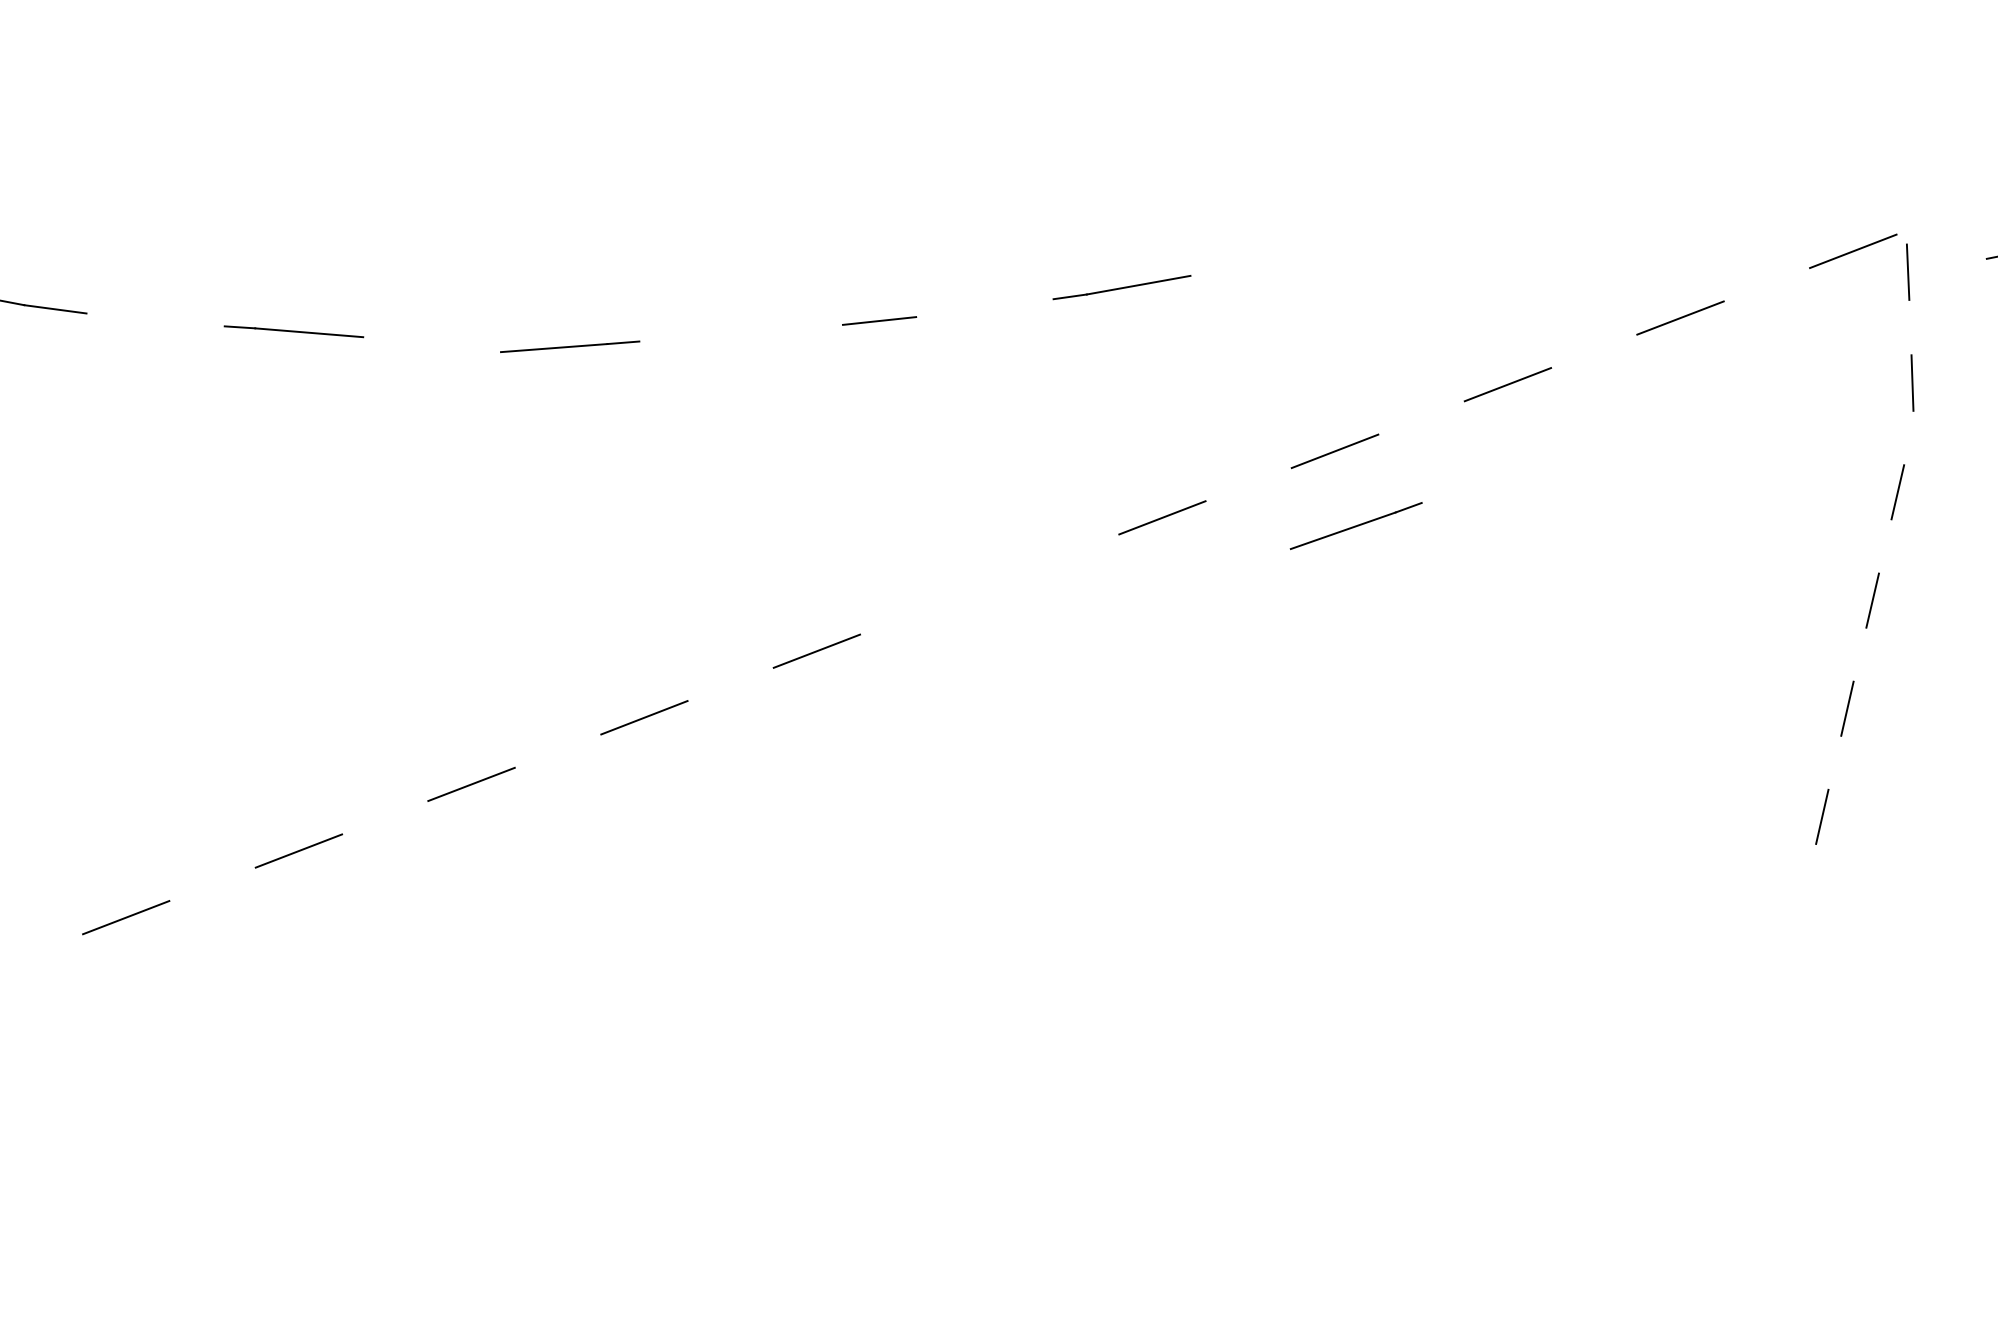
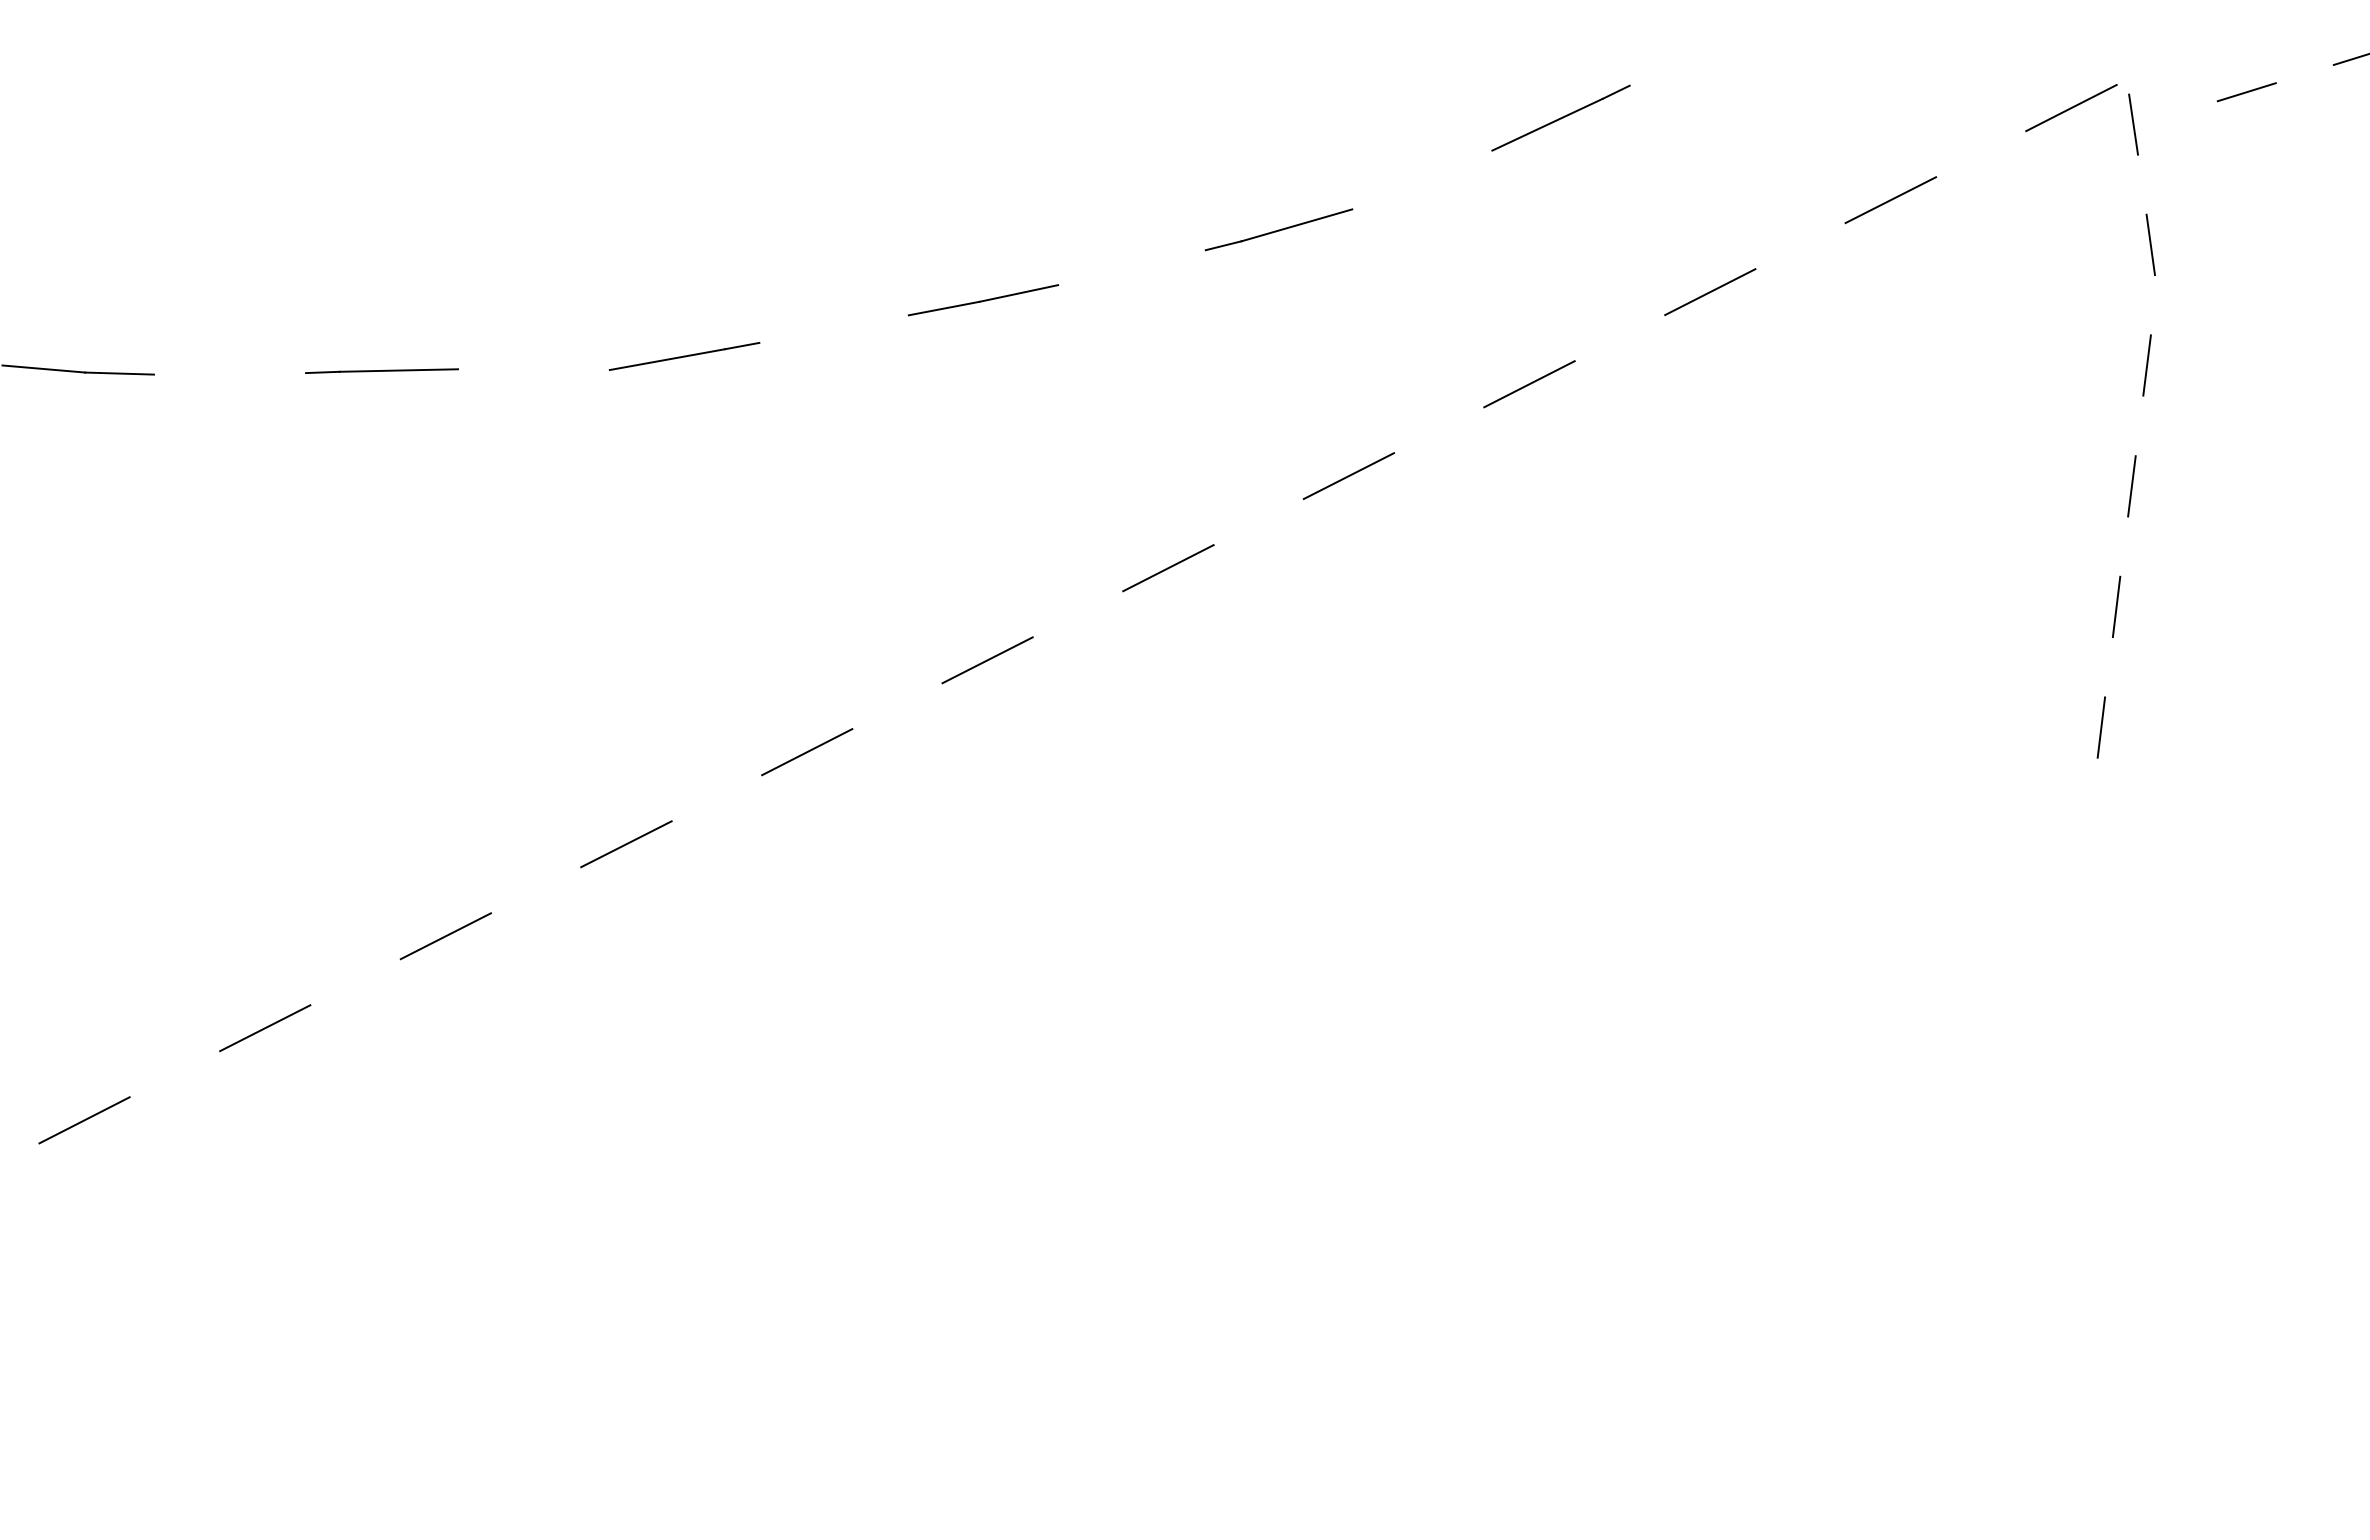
line: (809, 327) -> (943, 308), added
line: (1355, 525) -> (1560, 117), moved
line: (989, 584) -> (1168, 568), added

